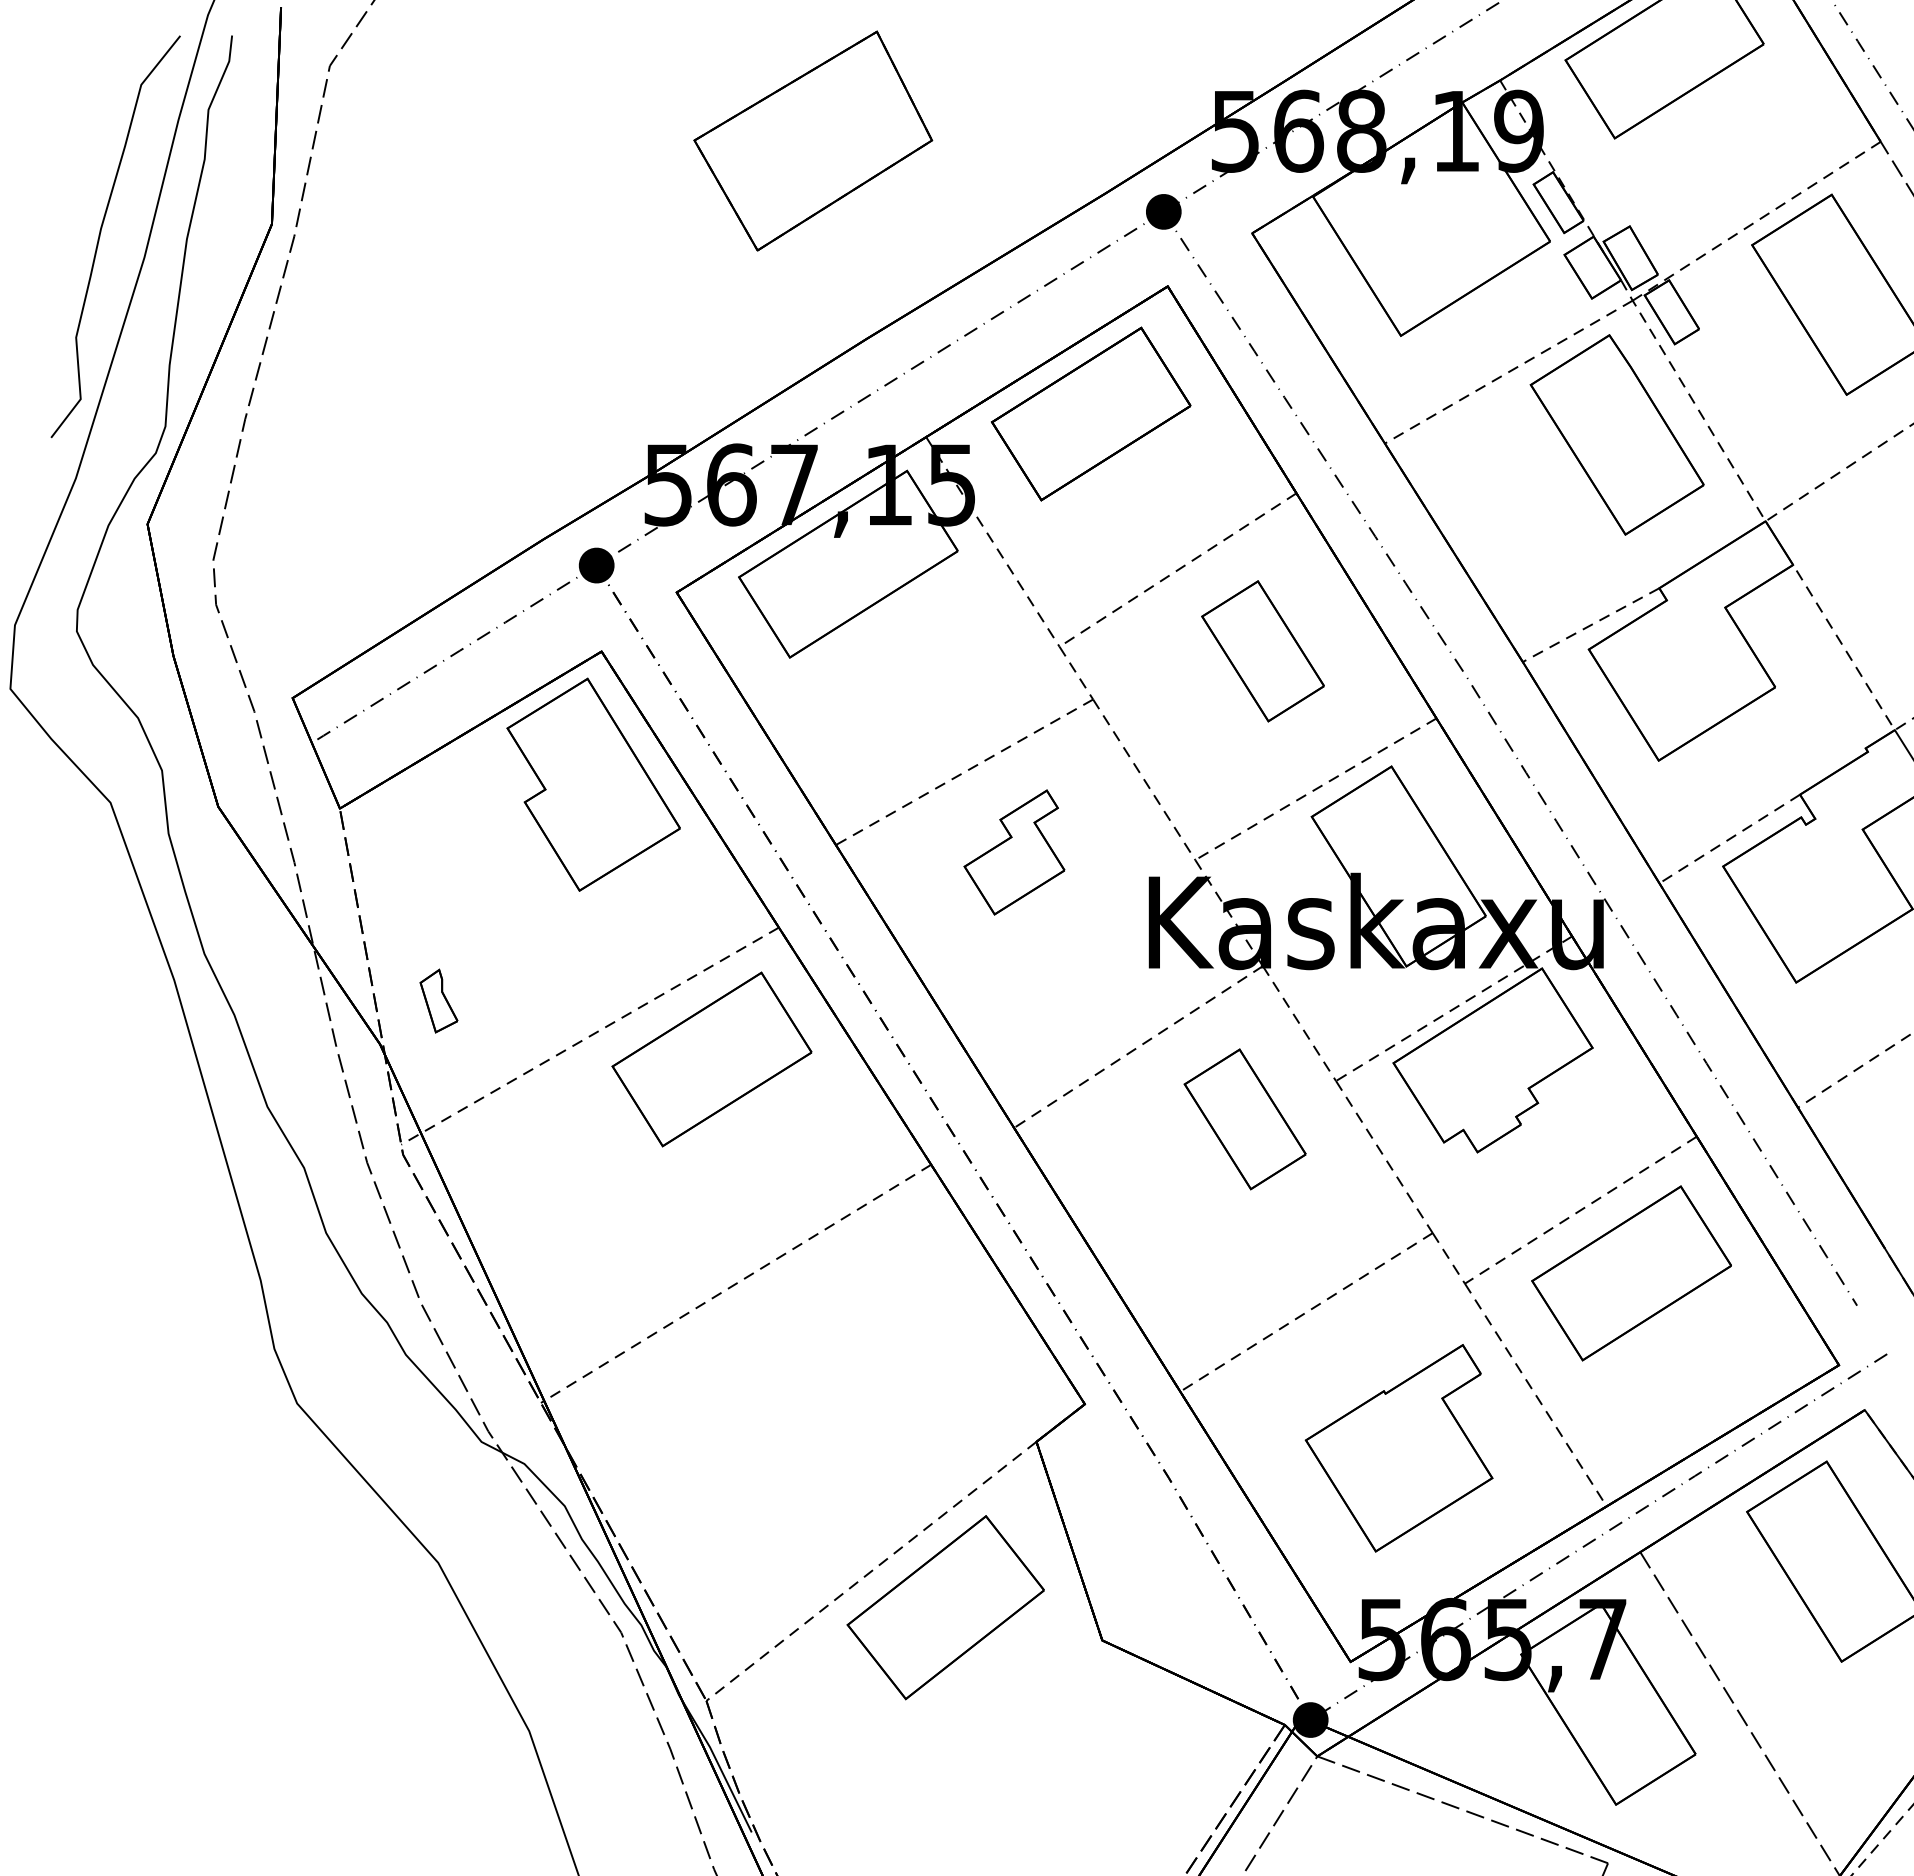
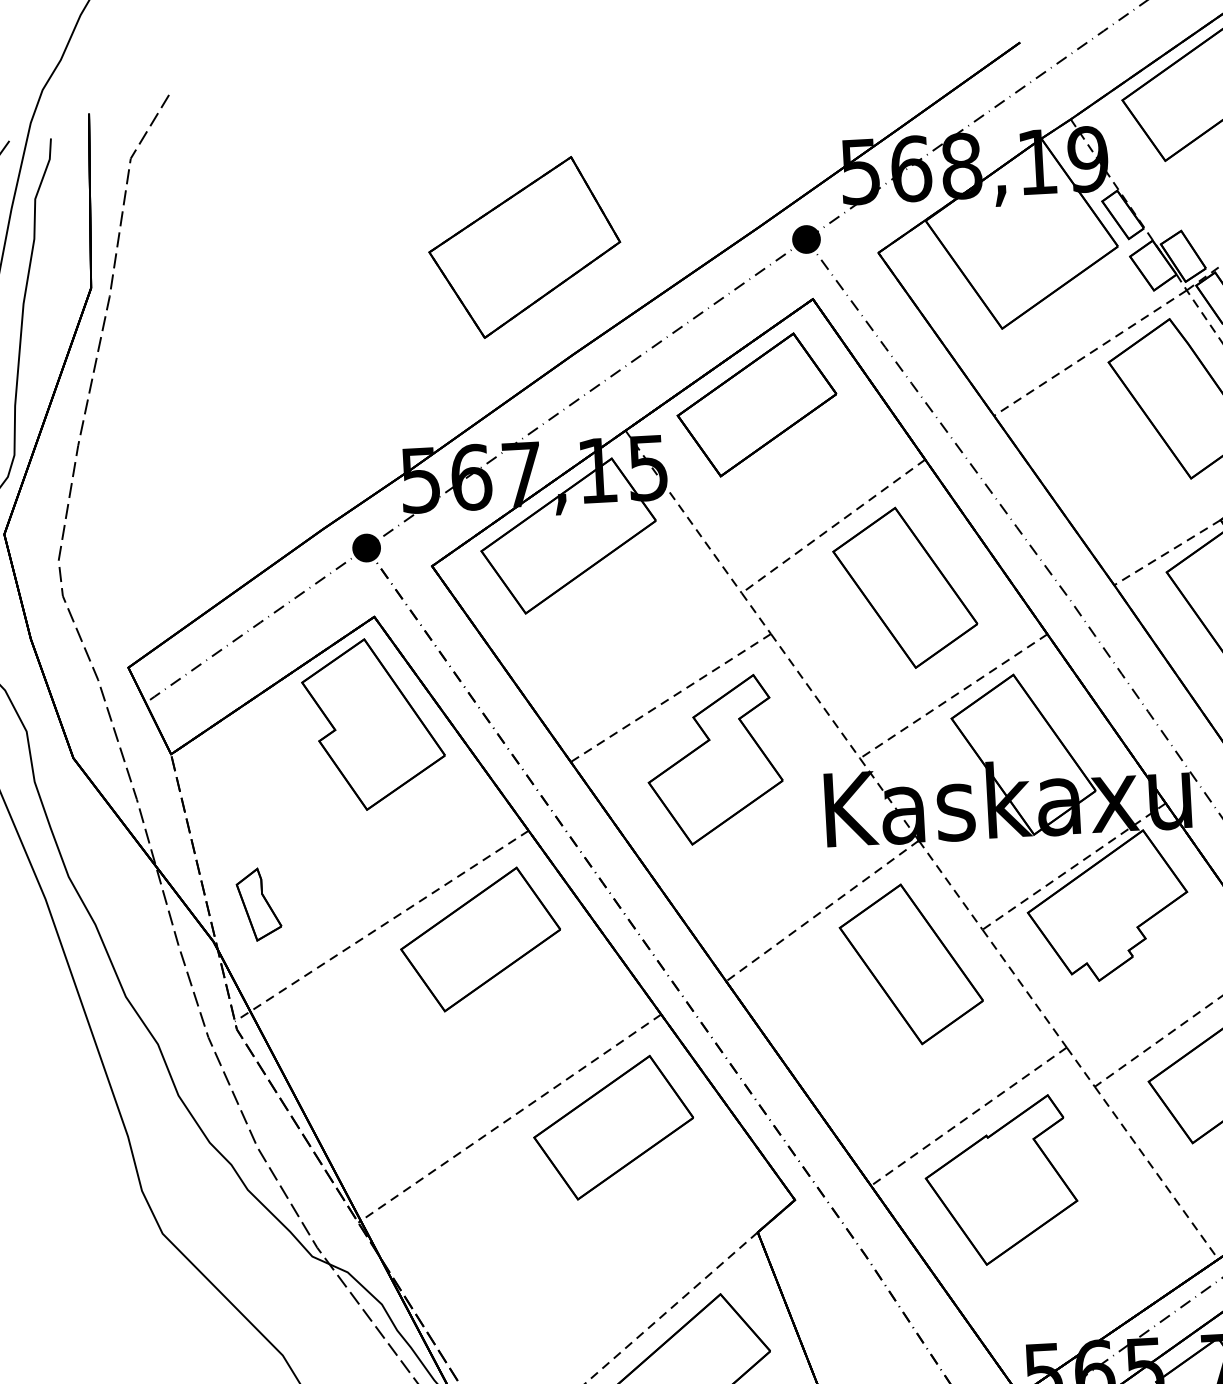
part: (813, 140) -> (524, 247), moved
part: (1262, 651) -> (904, 588), size x1.43
part: (1014, 852) -> (714, 760), size x1.67
part: (438, 1000) -> (258, 904), size x1.43
part: (1244, 1119) -> (910, 964), size x1.43
part: (864, 1301) -> (613, 1127), added
part: (1398, 1448) -> (1000, 1181), moved

